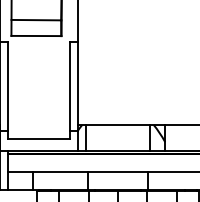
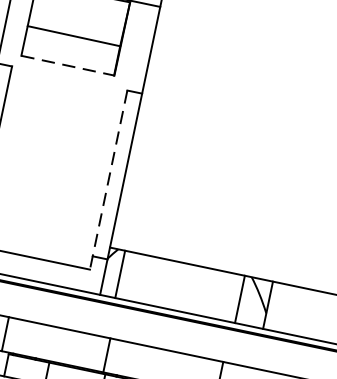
line: (36, 36) -> (67, 66), solid -> dashed
line: (69, 91) -> (107, 181), solid -> dashed

